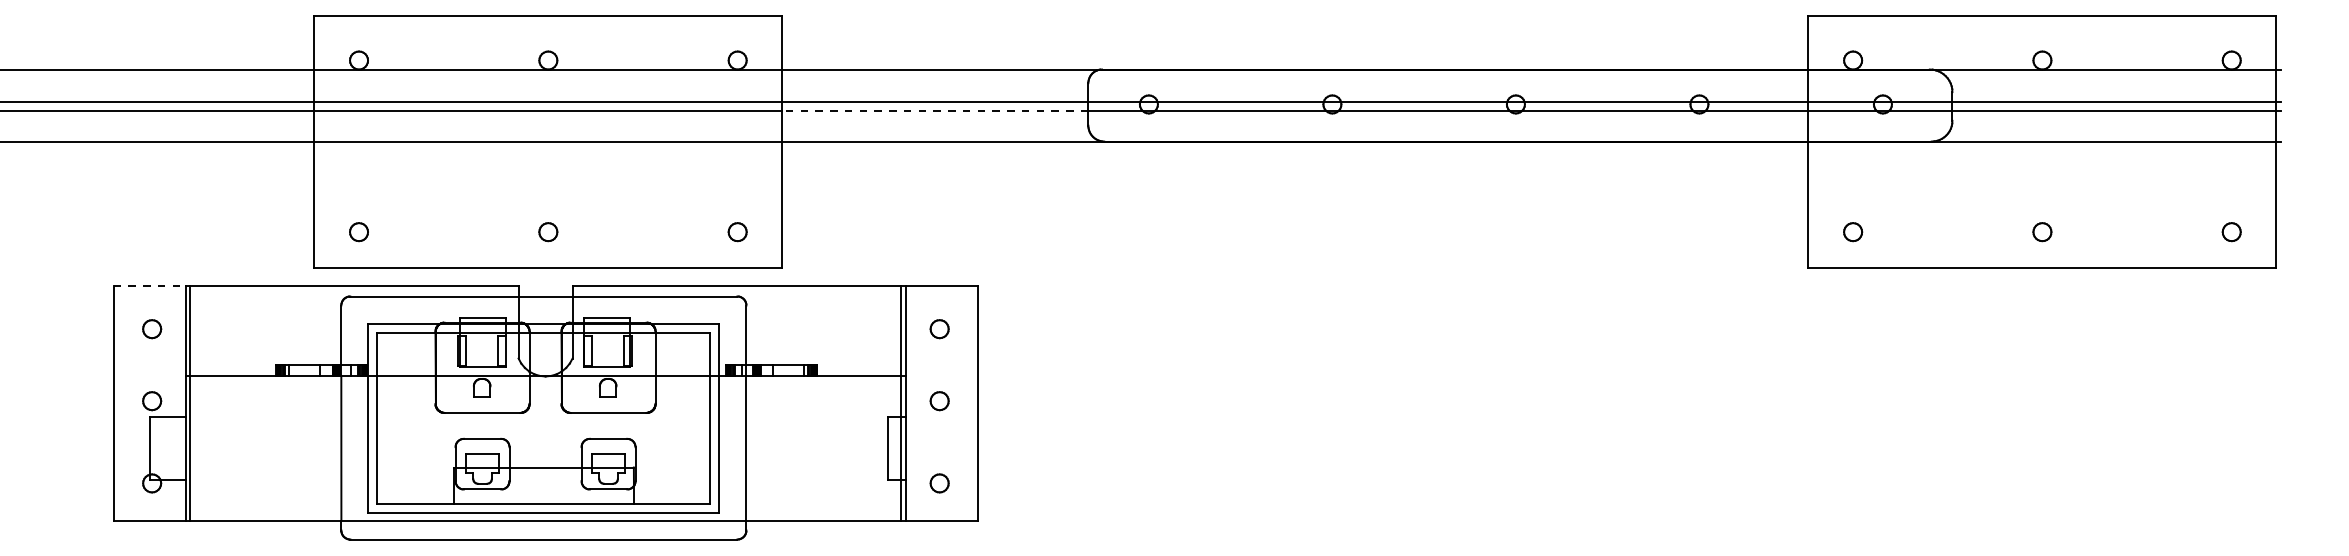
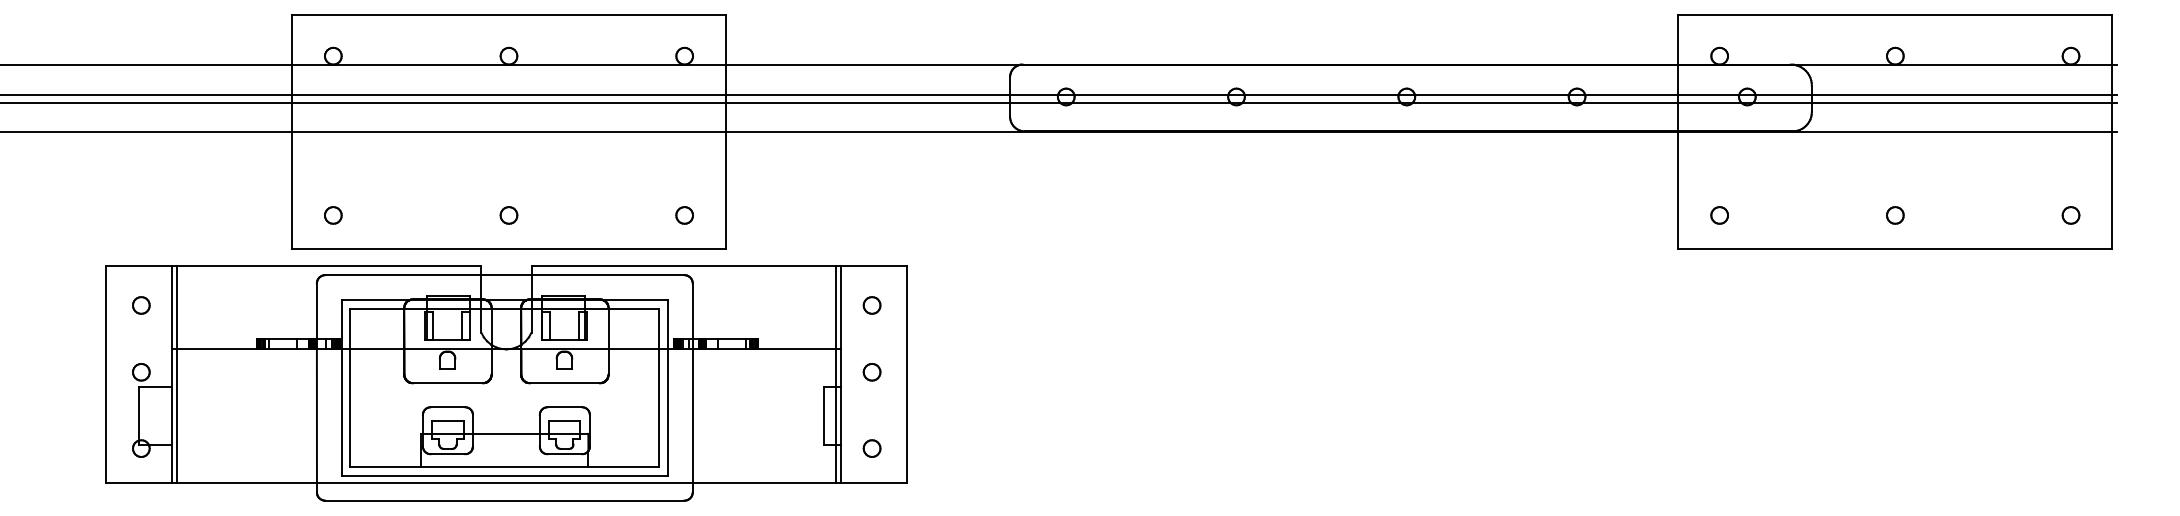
line: (935, 111) -> (868, 103), dashed -> solid
line: (150, 286) -> (139, 265), dashed -> solid

